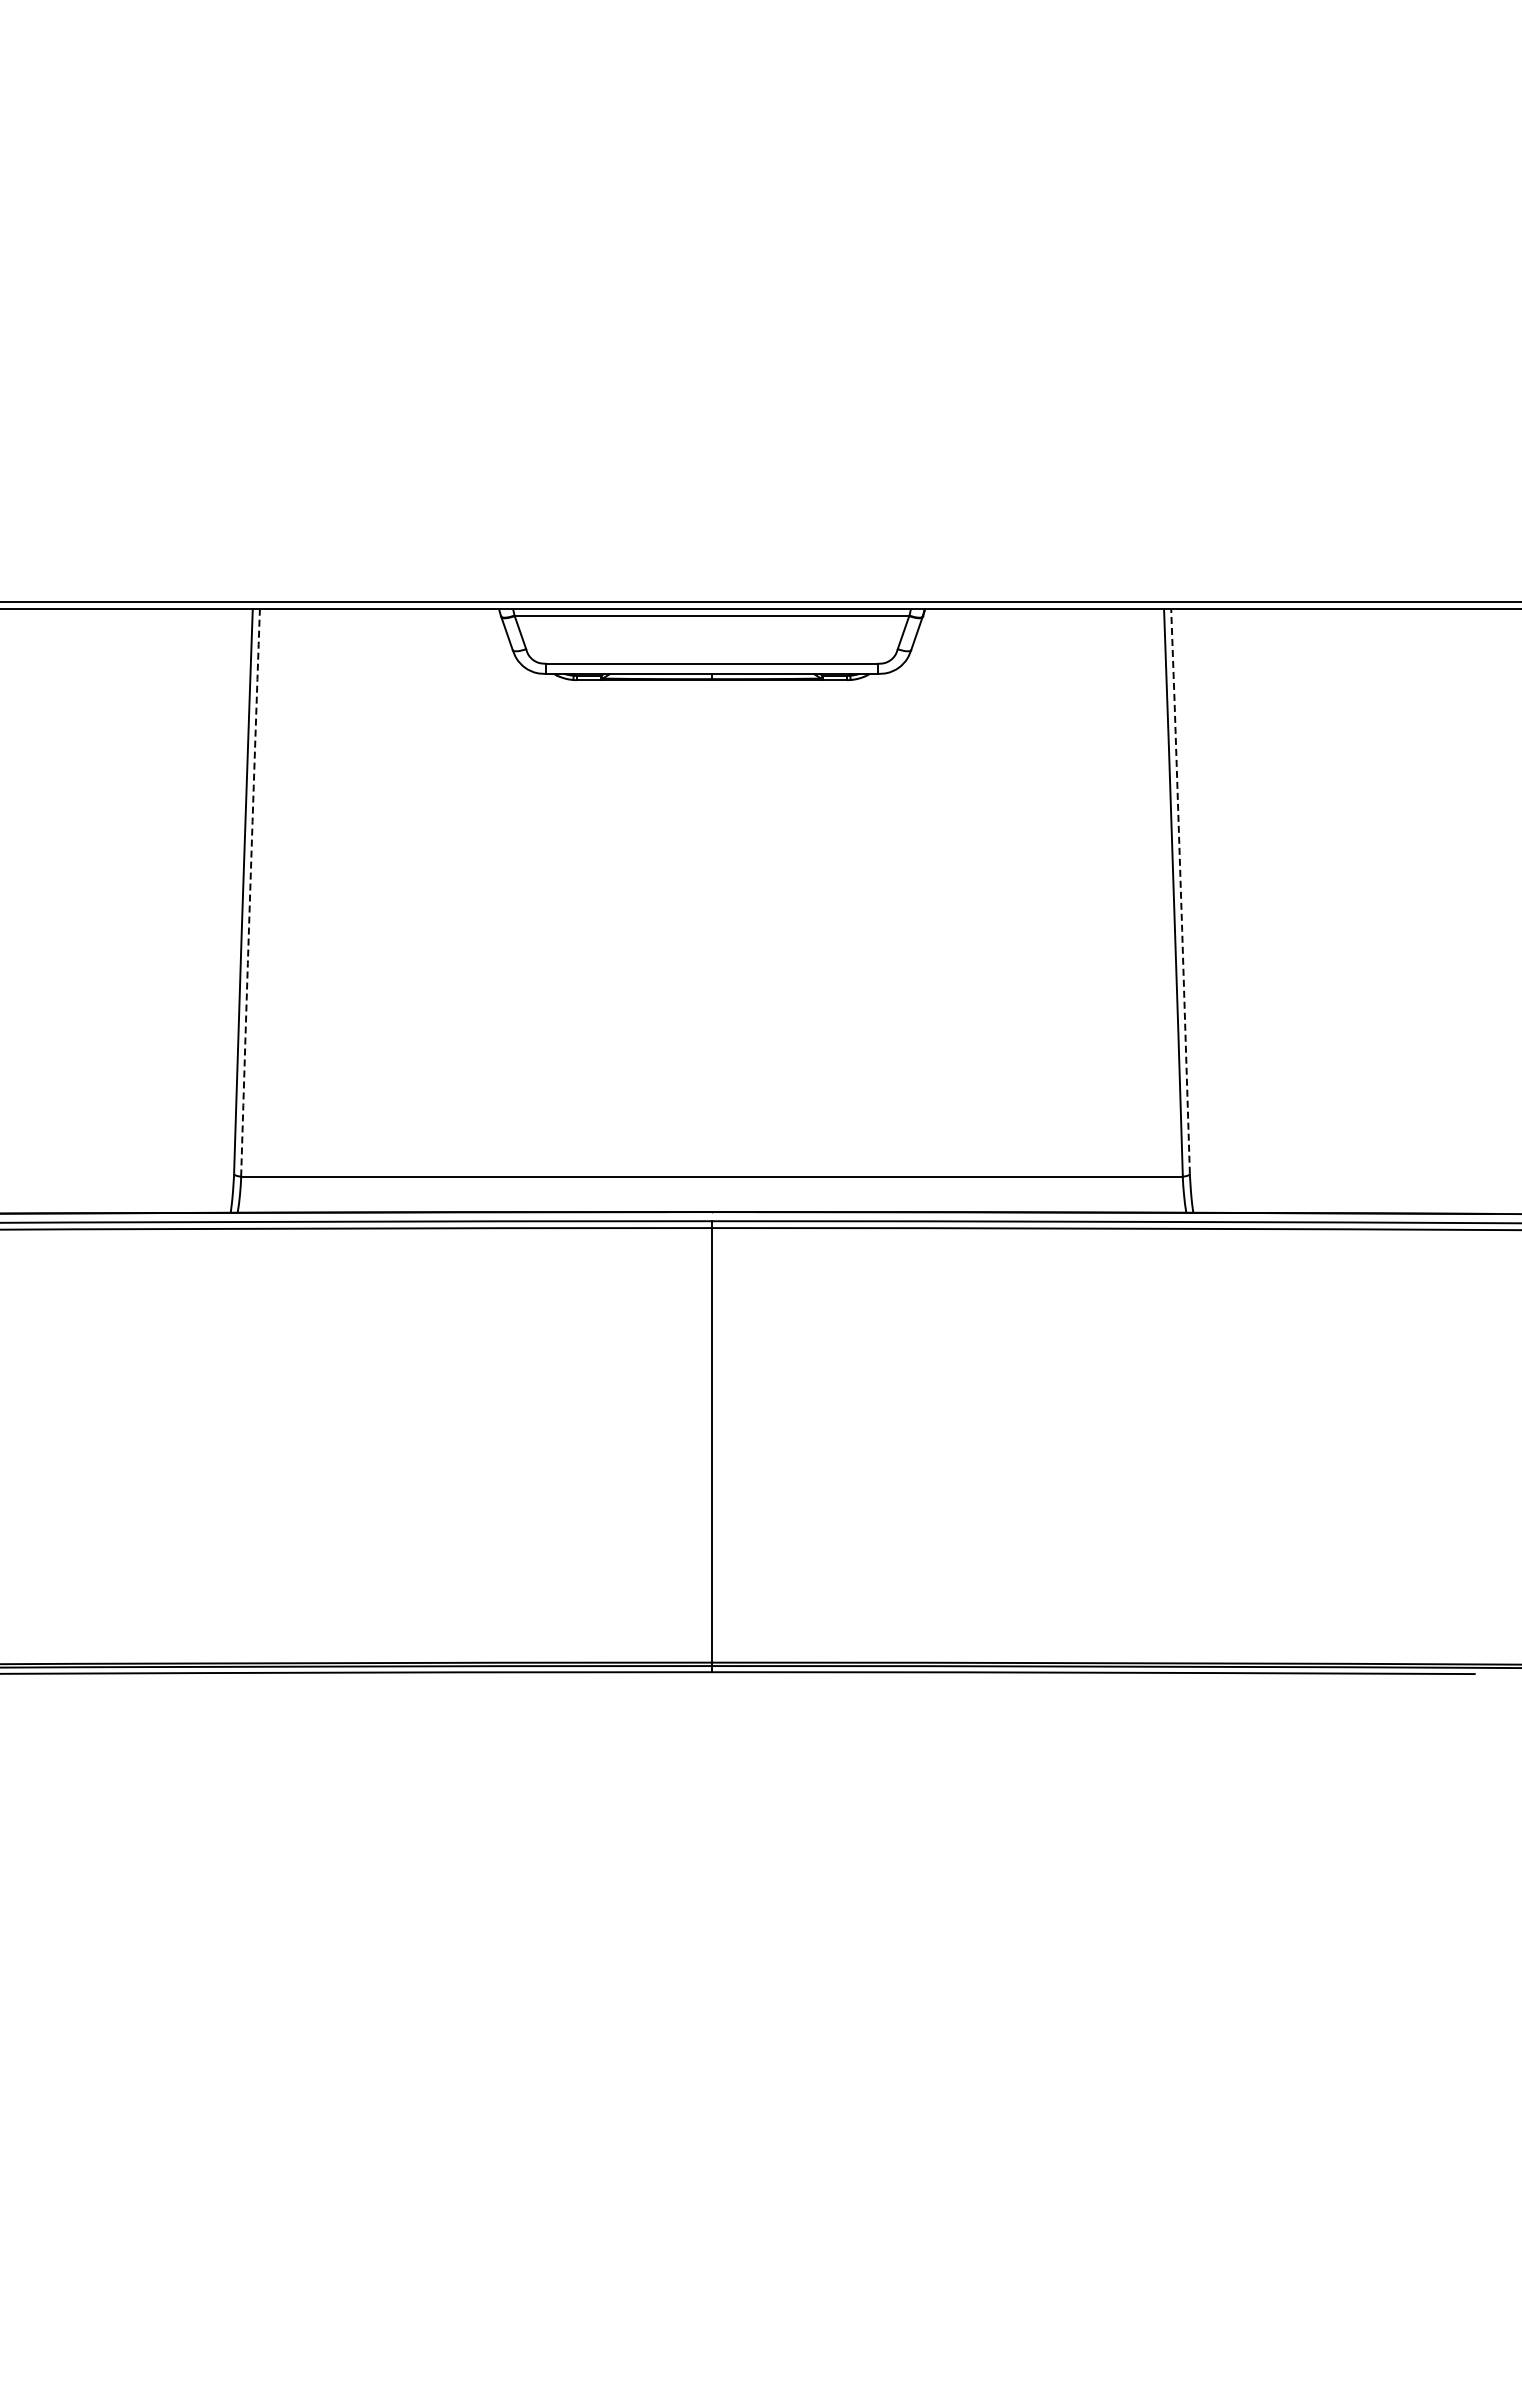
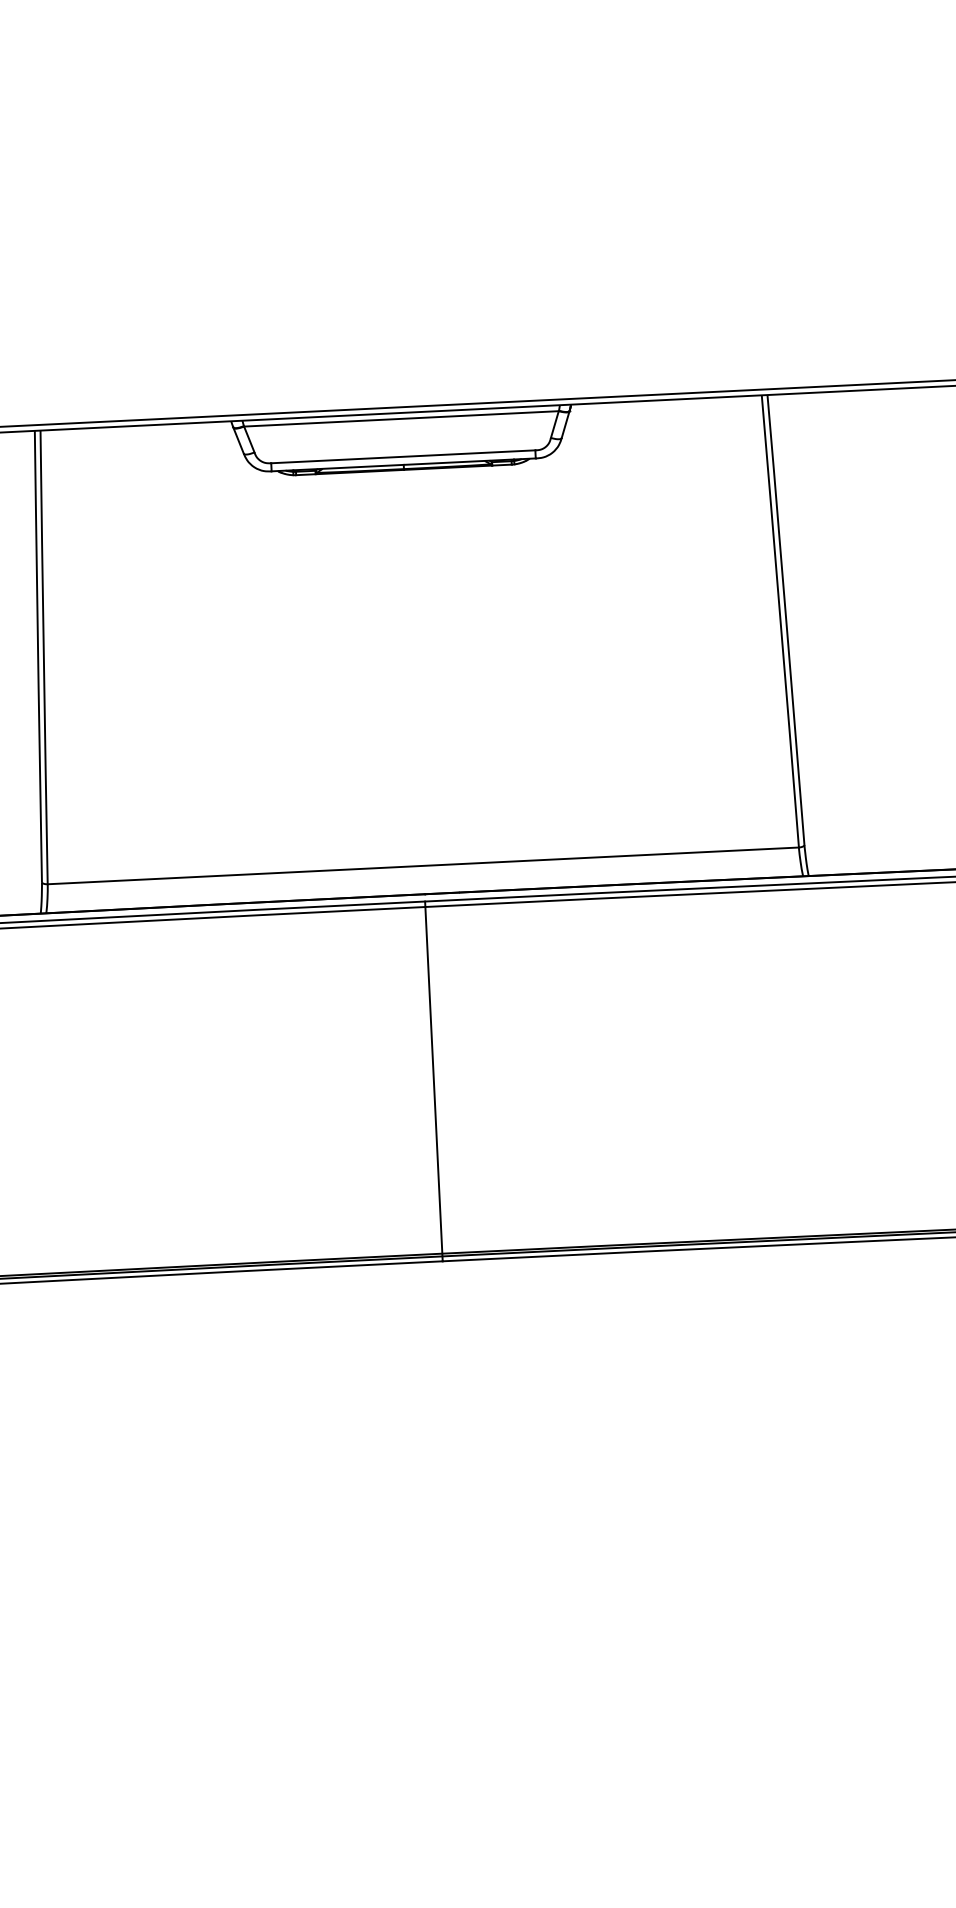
line: (1180, 891) -> (785, 620), dashed -> solid
arc: (250, 892) -> (44, 657), dashed -> solid

